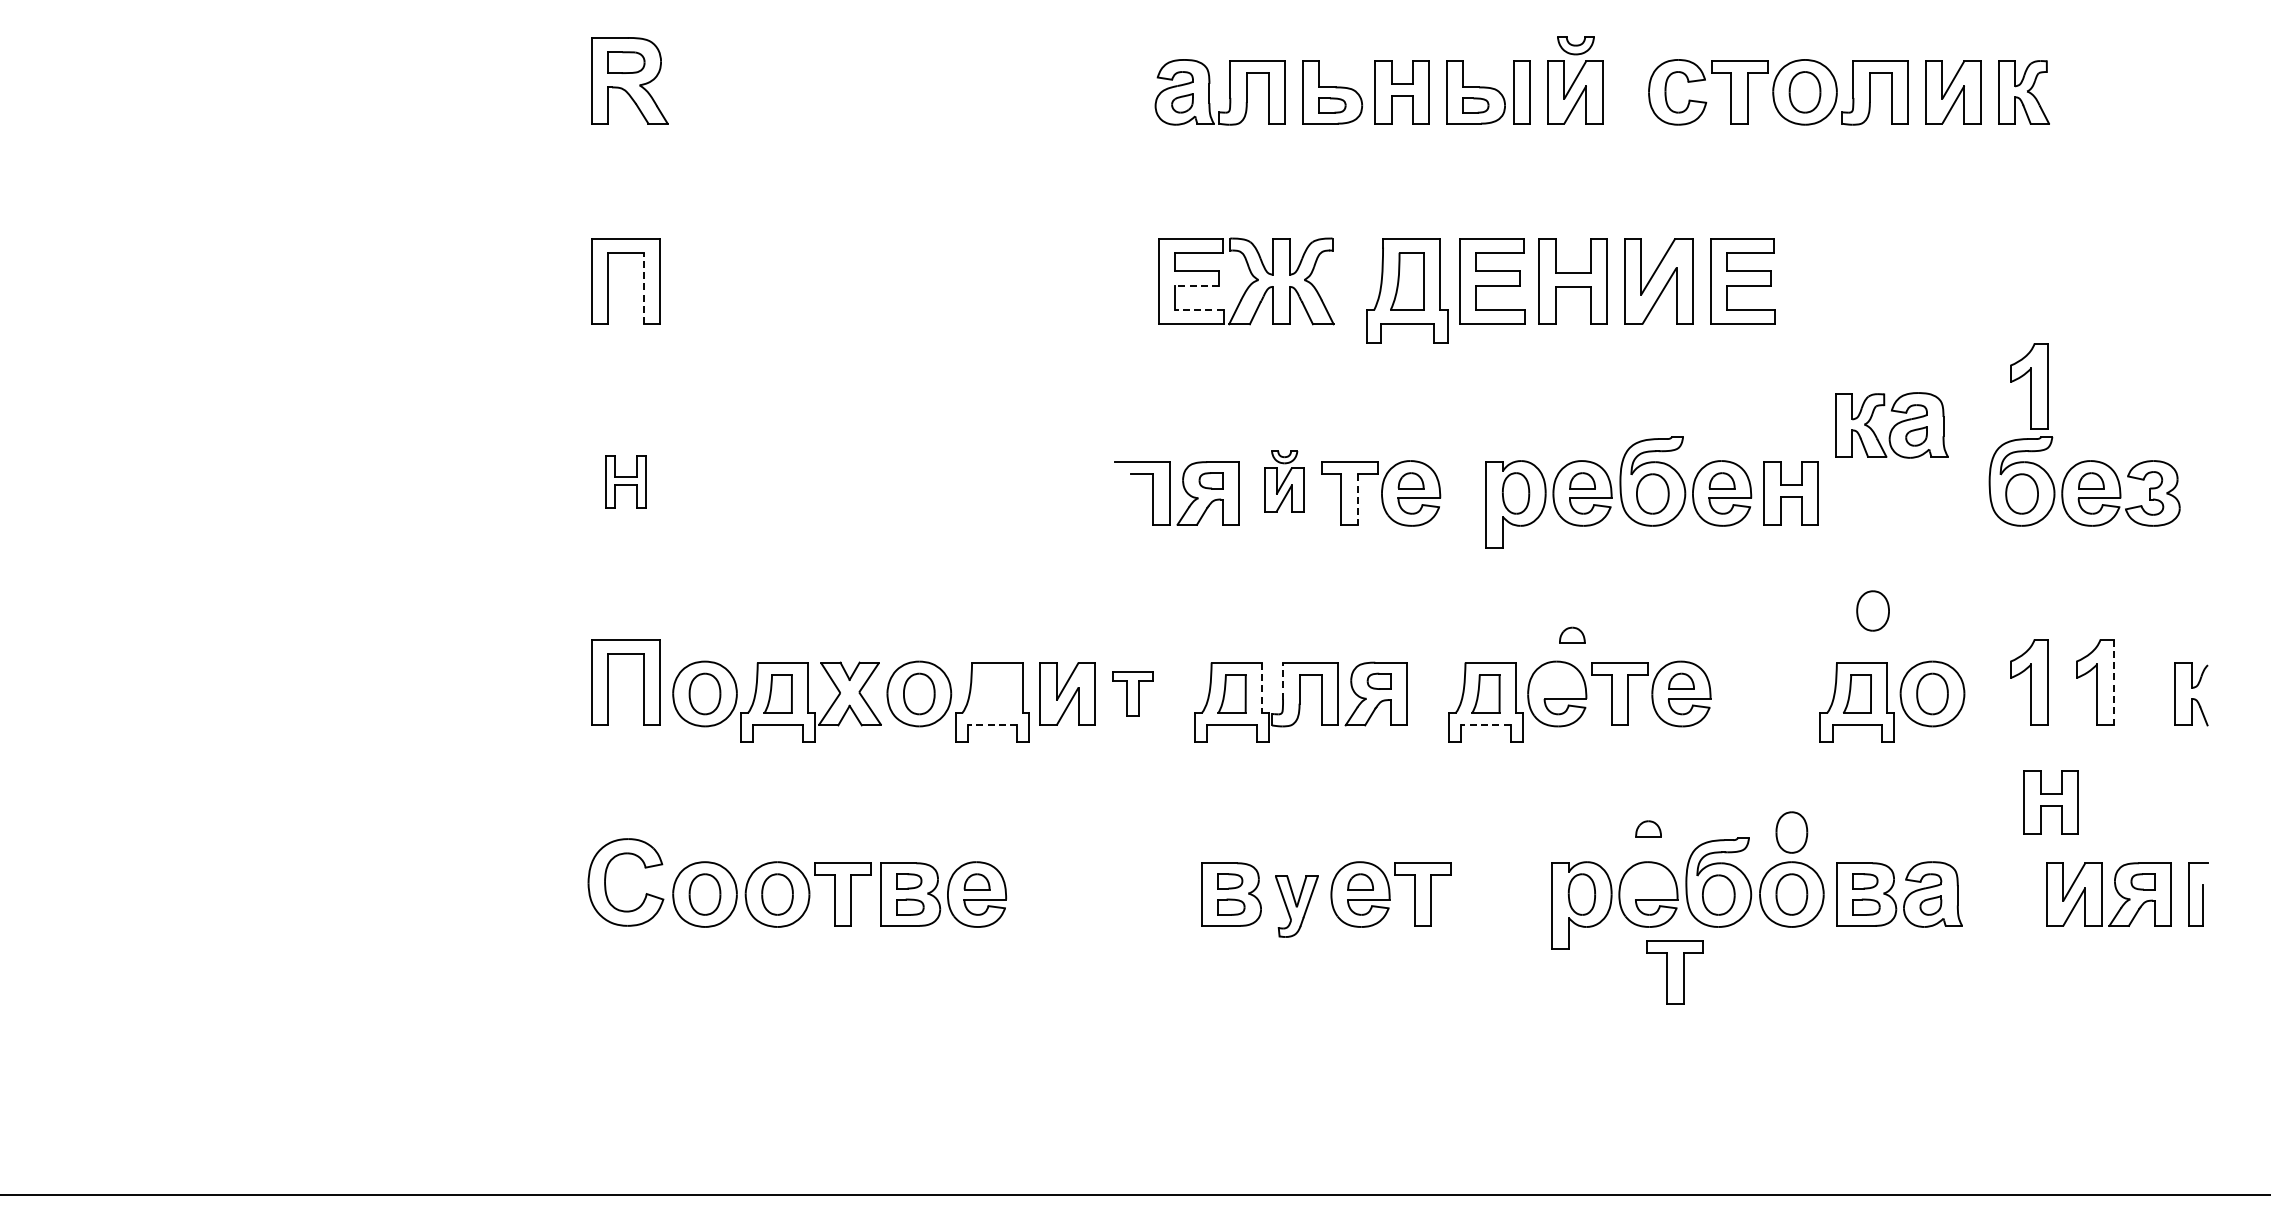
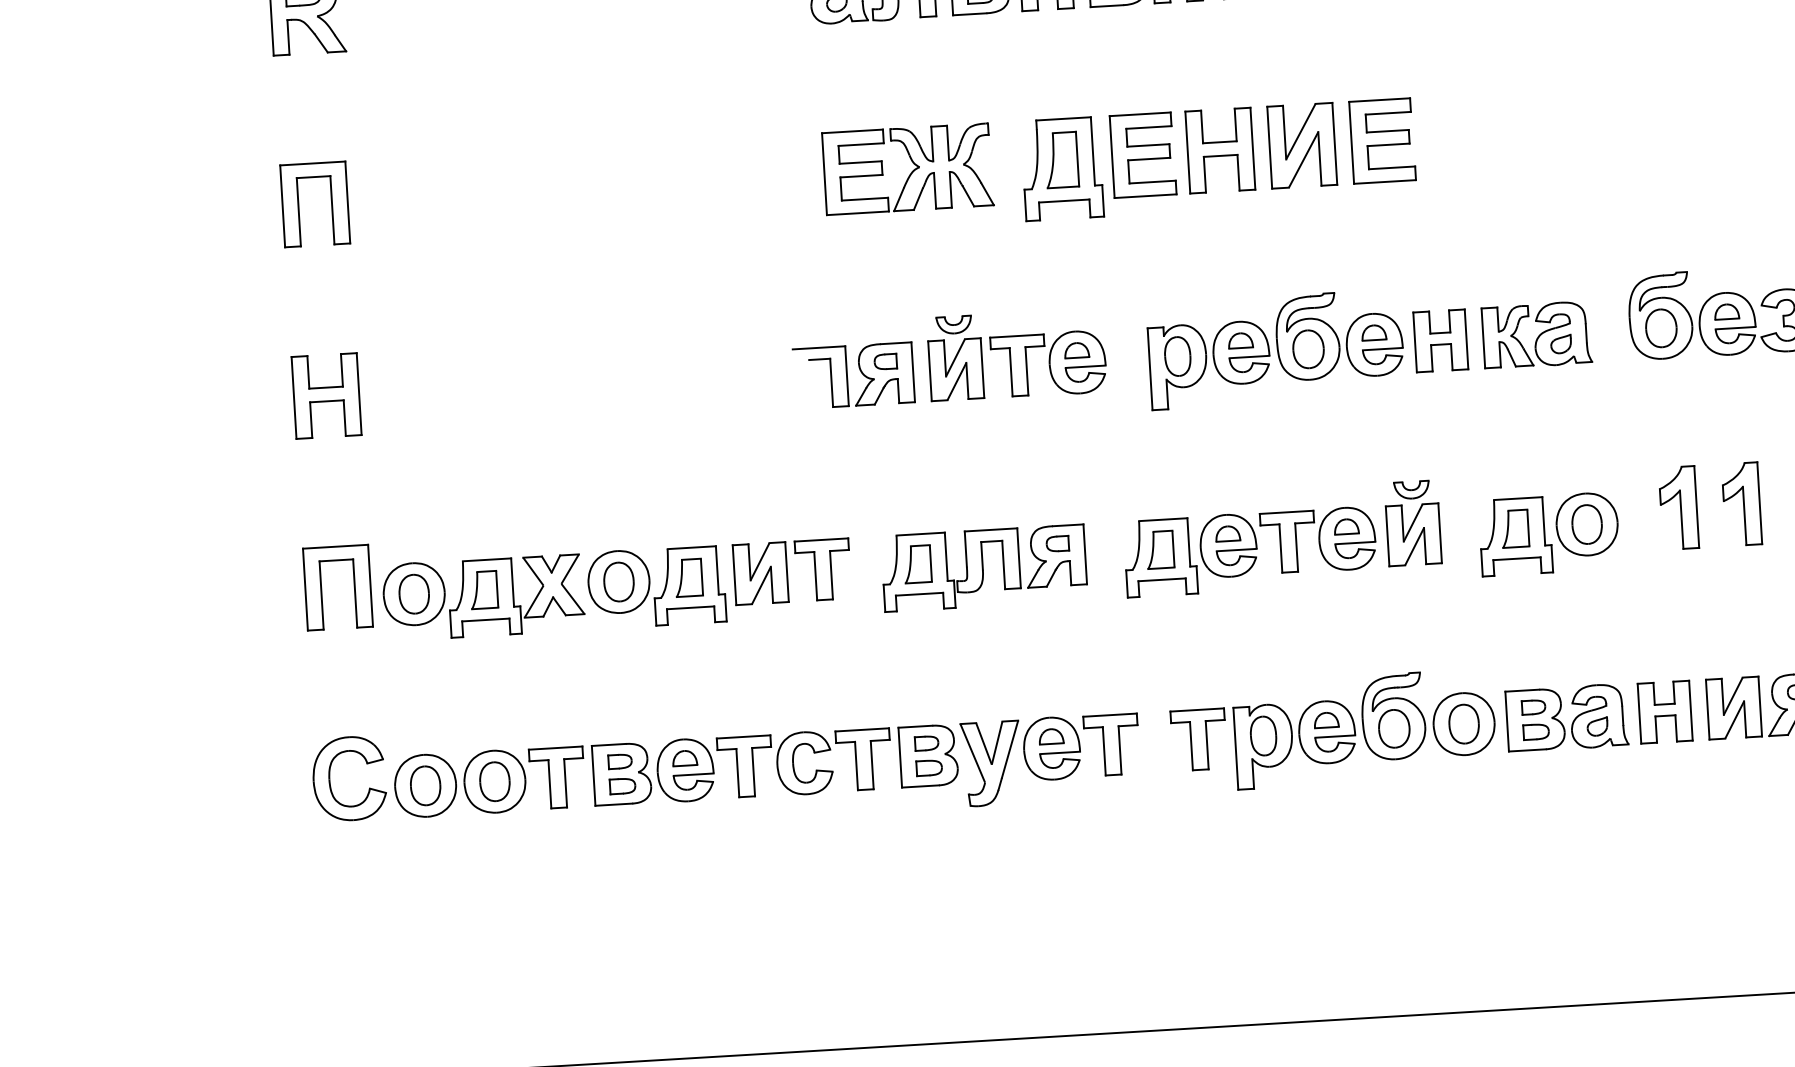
line: (1197, 285) -> (861, 175), dashed -> solid
line: (643, 288) -> (332, 210), dashed -> solid
line: (1199, 309) -> (864, 198), dashed -> solid
part: (2029, 386) -> (1662, 225), removed
part: (1891, 425) -> (1536, 335), moved
part: (625, 481) -> (326, 395), size x1.67
part: (1284, 481) -> (955, 358), size x1.43
line: (1357, 500) -> (1026, 372), dashed -> solid
part: (1872, 610) -> (1525, 448), removed
part: (1572, 634) -> (1228, 532), moved
line: (1283, 680) -> (966, 548), dashed -> solid
part: (1751, 681) -> (1413, 522), added
line: (2113, 682) -> (1759, 503), dashed -> solid
line: (1262, 688) -> (946, 557), dashed -> solid
part: (992, 693) -> (688, 577), added
part: (1132, 693) -> (822, 569), size x1.43
line: (992, 725) -> (690, 607), dashed -> solid
line: (1485, 725) -> (1161, 580), dashed -> solid
part: (2050, 802) -> (1664, 712), moved
part: (1648, 828) -> (1326, 719), moved
part: (1791, 832) -> (1460, 664), removed
part: (1090, 894) -> (793, 763), added
part: (1296, 906) -> (991, 763), size x1.43
part: (1674, 972) -> (1198, 739), moved

